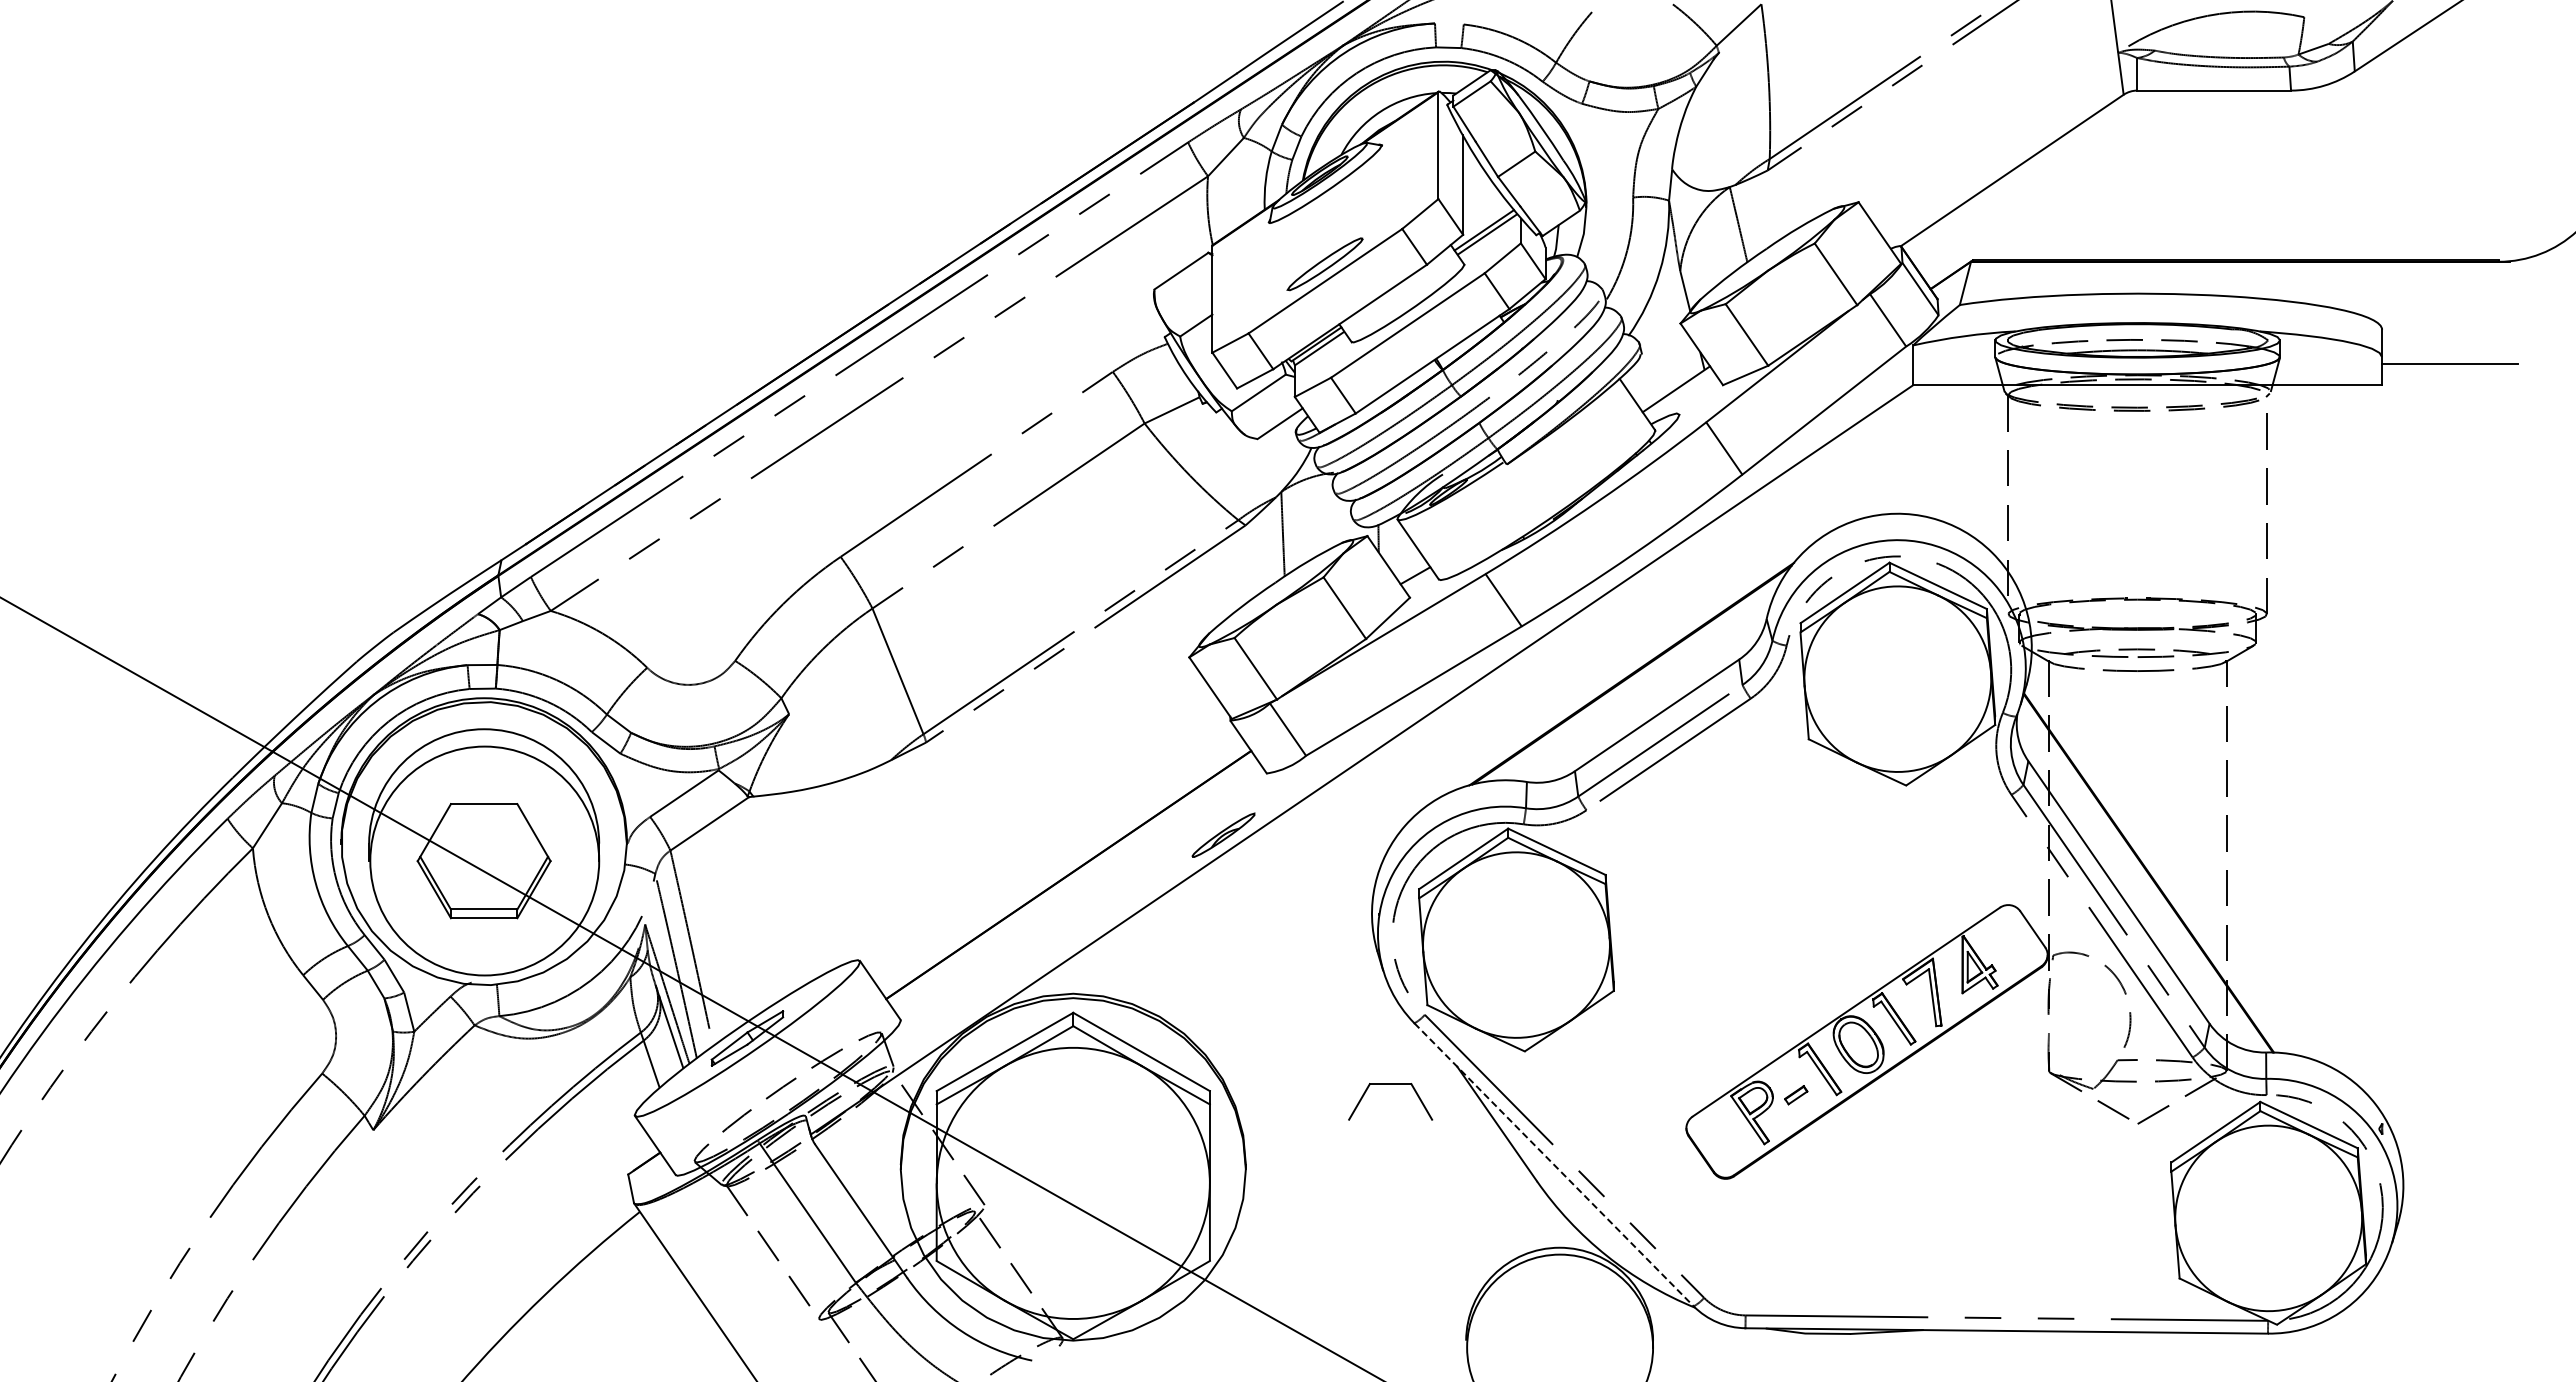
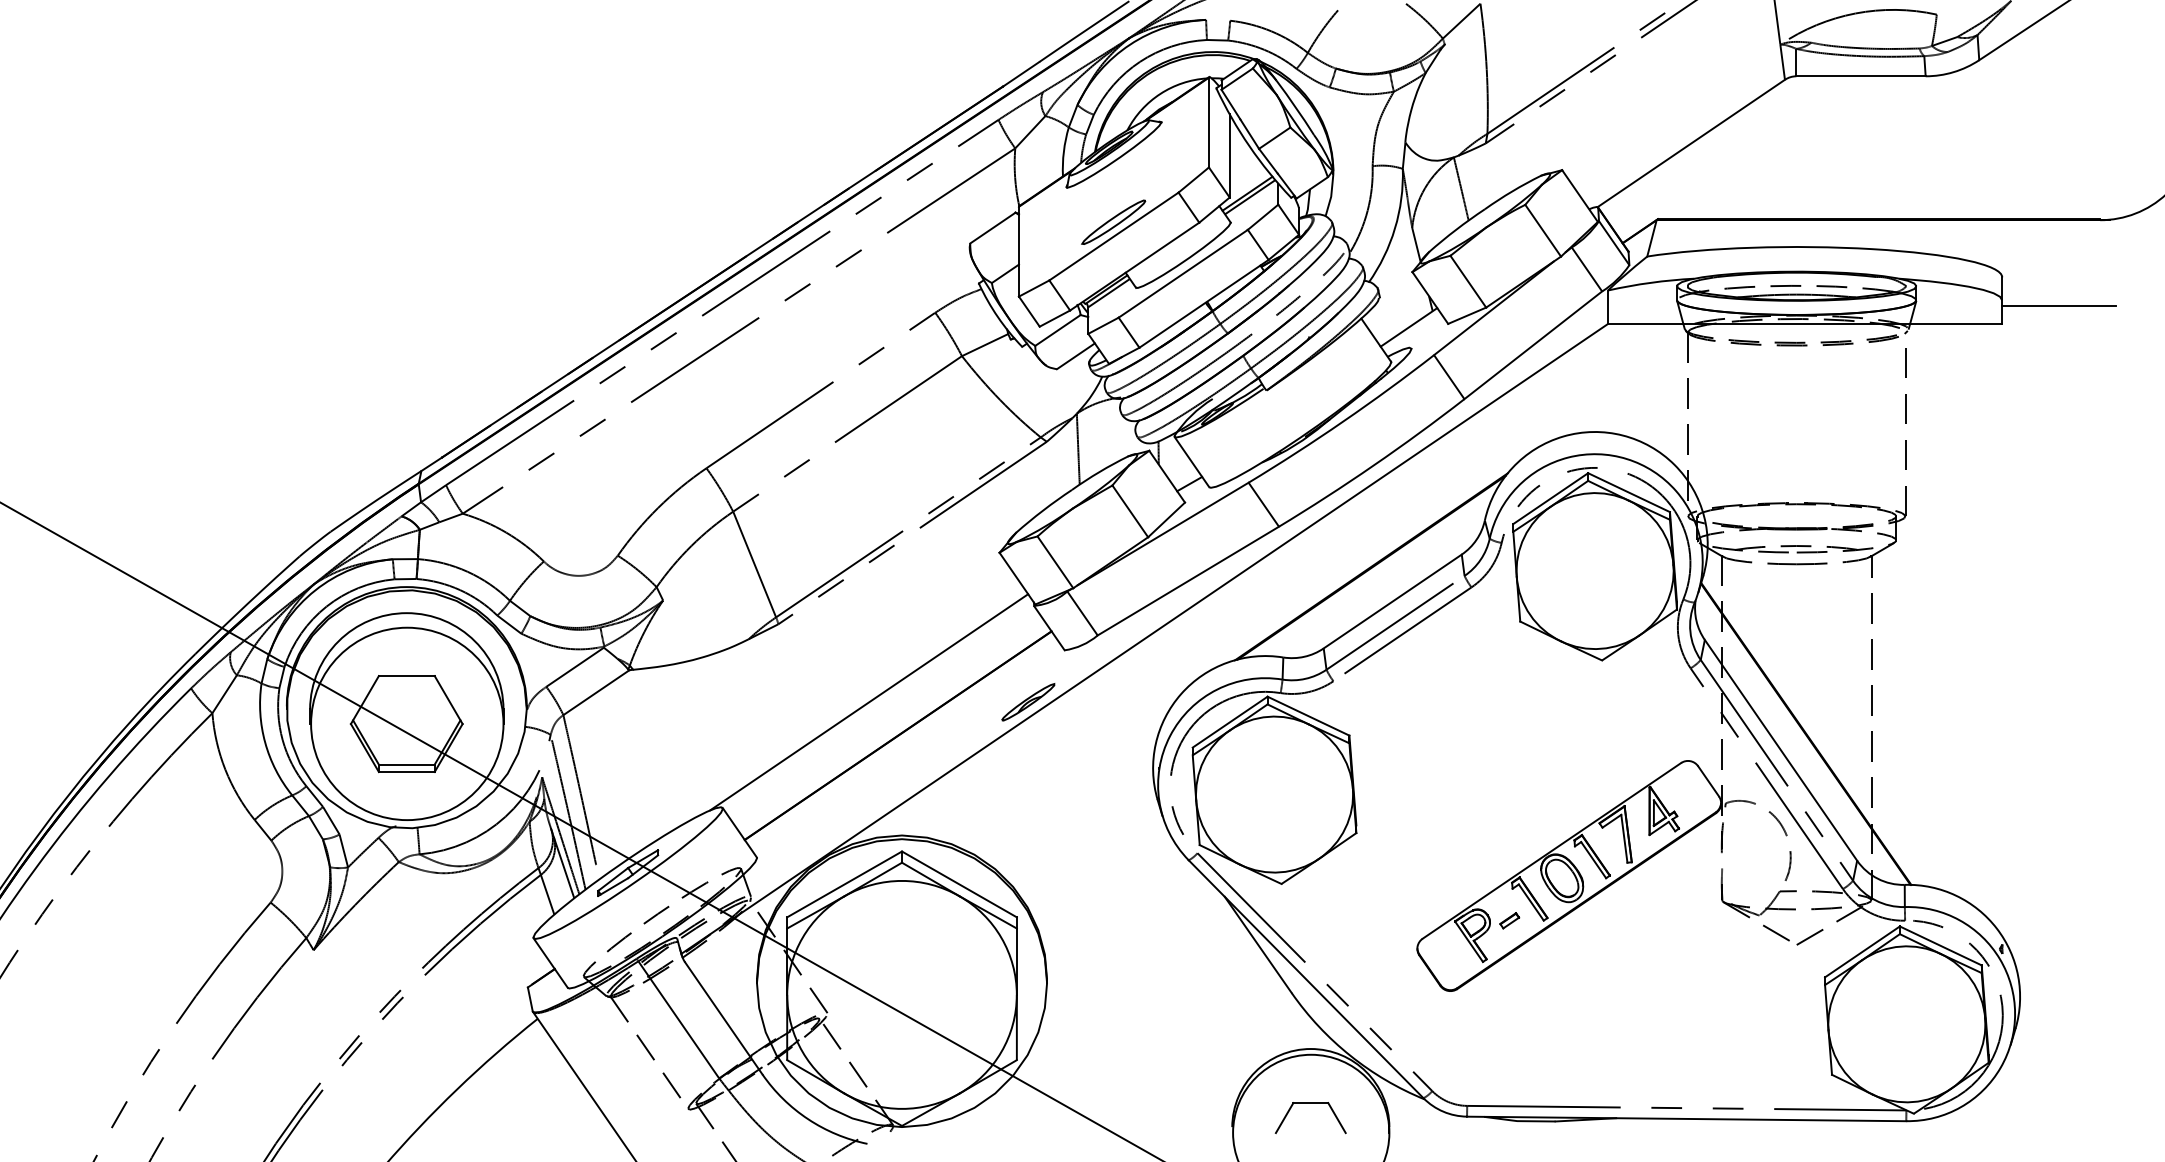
line: (1034, 834) -> (869, 701), added
part: (1390, 1084) -> (1310, 1103), moved
line: (1554, 1164) -> (1306, 979), dashed -> solid

